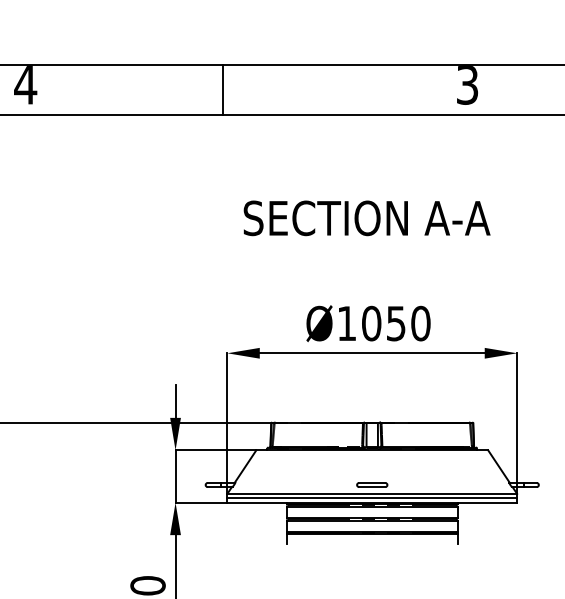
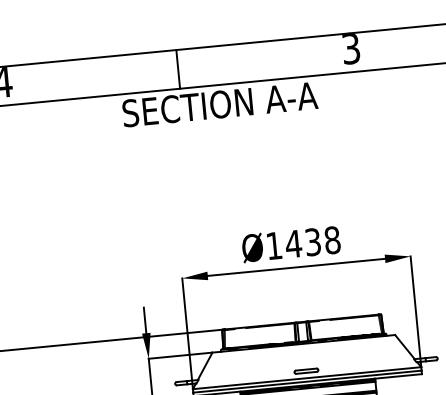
line: (222, 89) -> (178, 68), moved
text: (366, 218) -> (219, 104), moved
text: (395, 323) -> (312, 242), Ø1050 -> Ø1438

